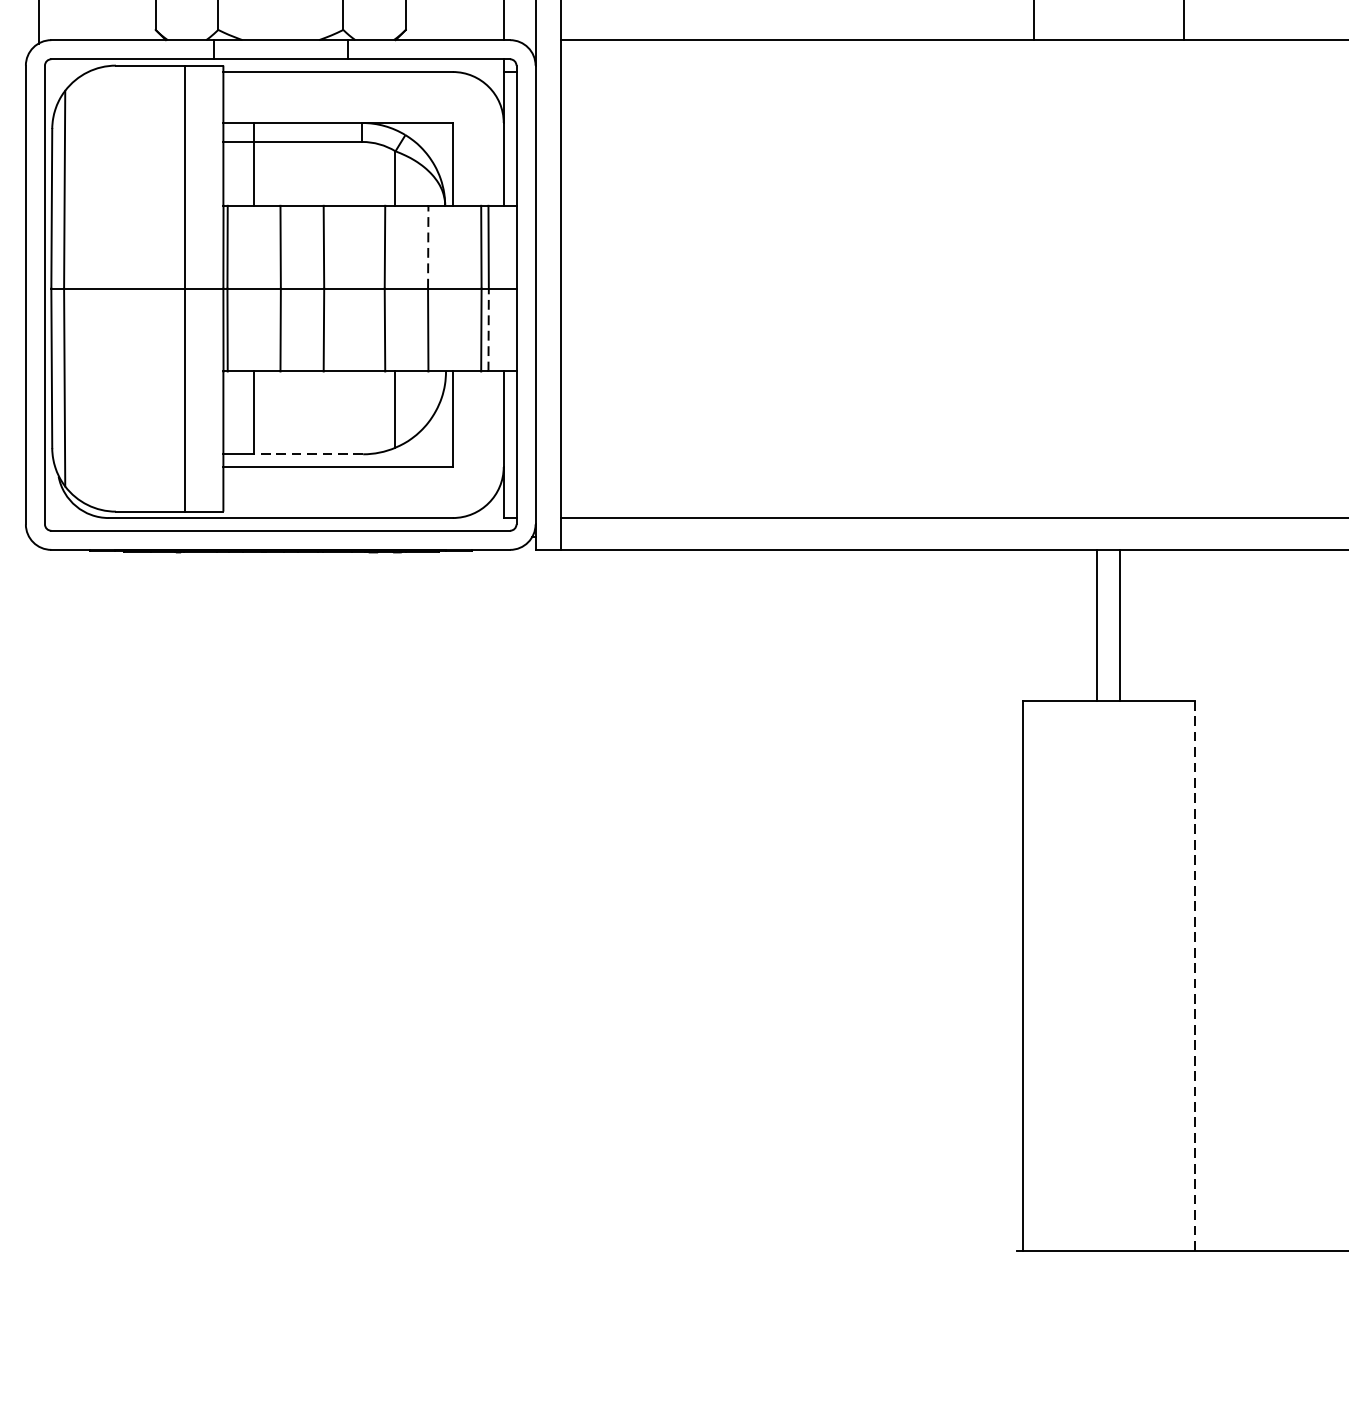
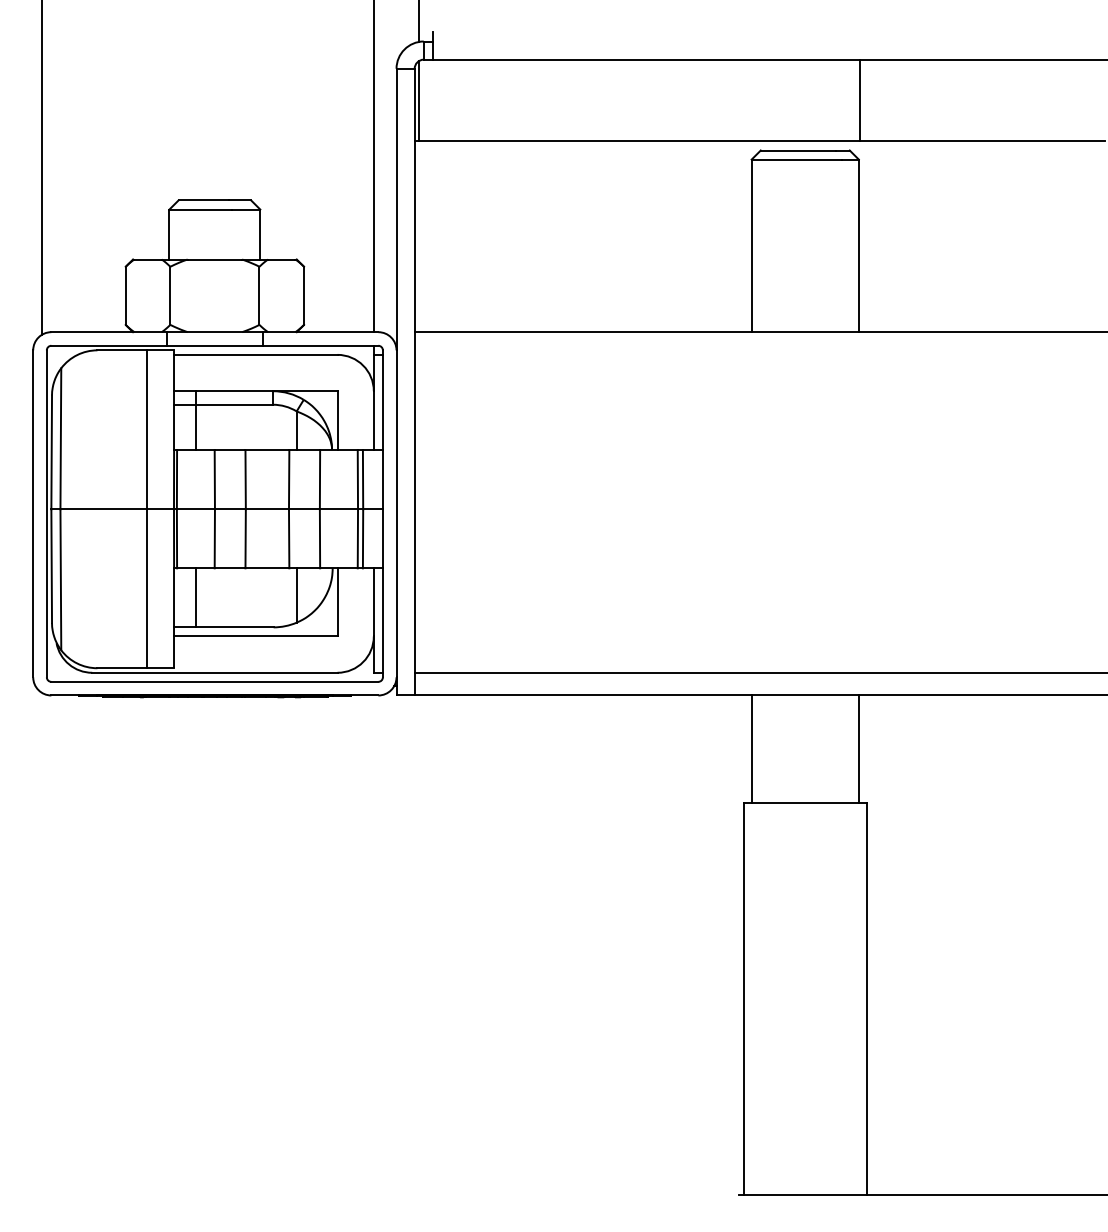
line: (428, 246) -> (320, 479), dashed -> solid
line: (489, 329) -> (363, 538), dashed -> solid
line: (308, 454) -> (234, 627), dashed -> solid
line: (1096, 625) -> (751, 749), moved
line: (1119, 625) -> (858, 749), moved
line: (1194, 976) -> (866, 999), dashed -> solid

